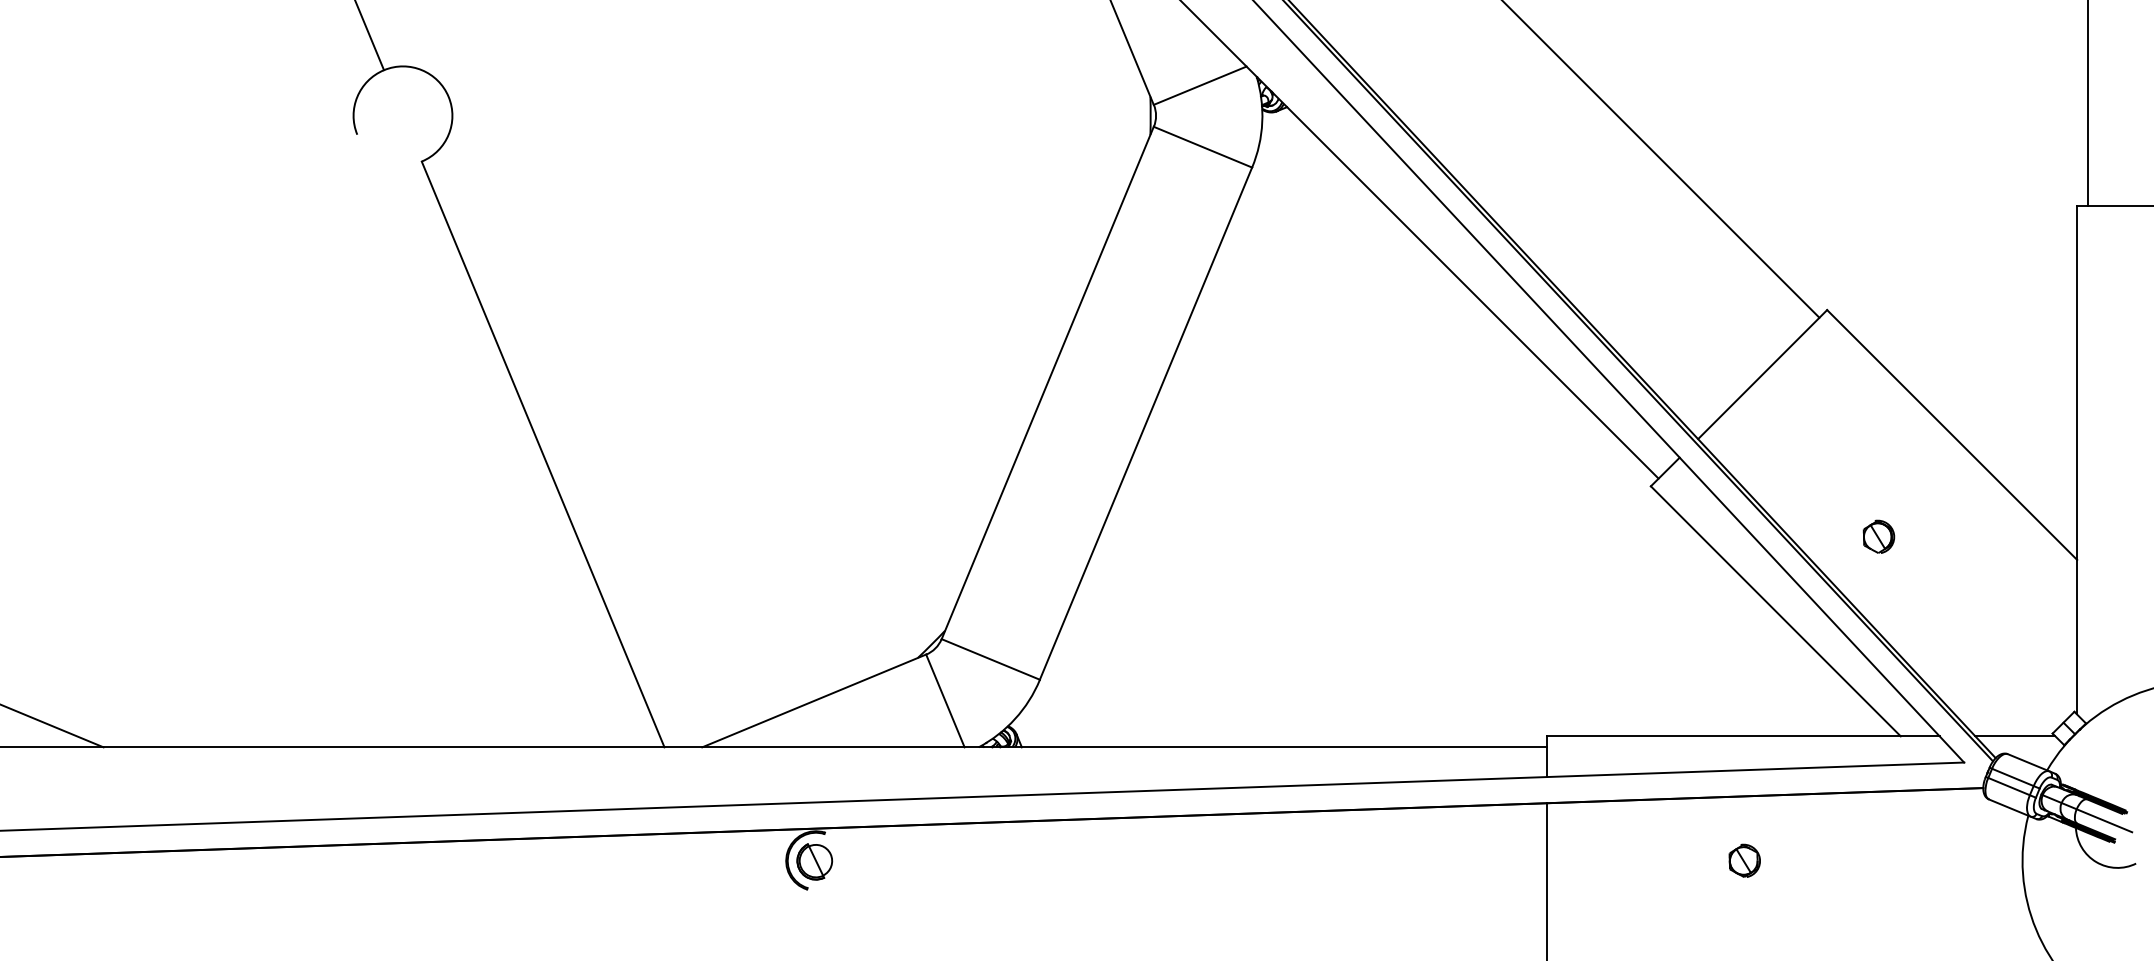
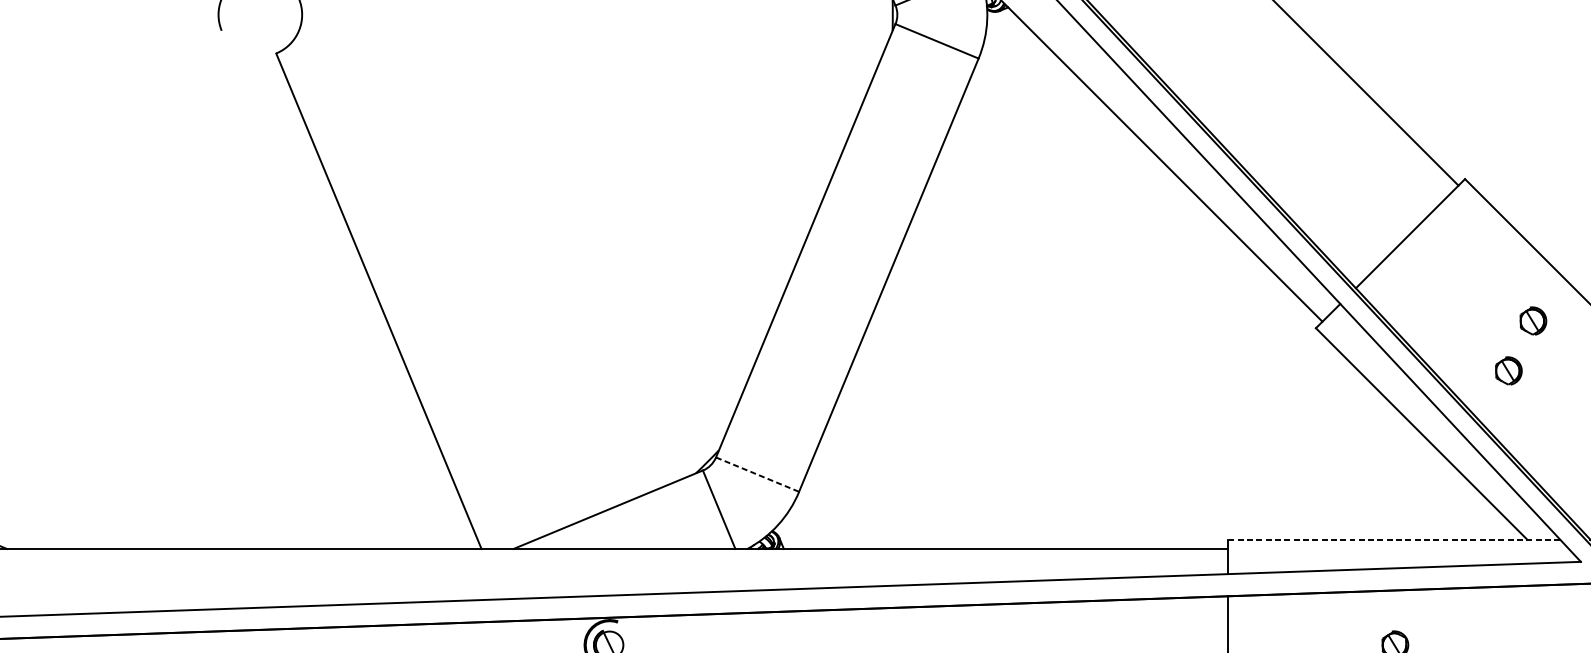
part: (1907, 477) -> (1533, 320), added
line: (991, 659) -> (758, 474), solid -> dashed
line: (1742, 736) -> (1393, 539), solid -> dashed

